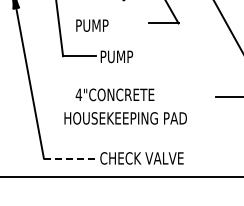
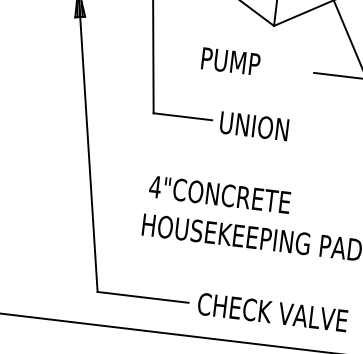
text: (92, 25) -> (231, 61), moved
text: (119, 56) -> (254, 125), PUMP -> UNION
text: (114, 94) -> (218, 193), moved
line: (68, 158) -> (141, 296), dashed -> solid

